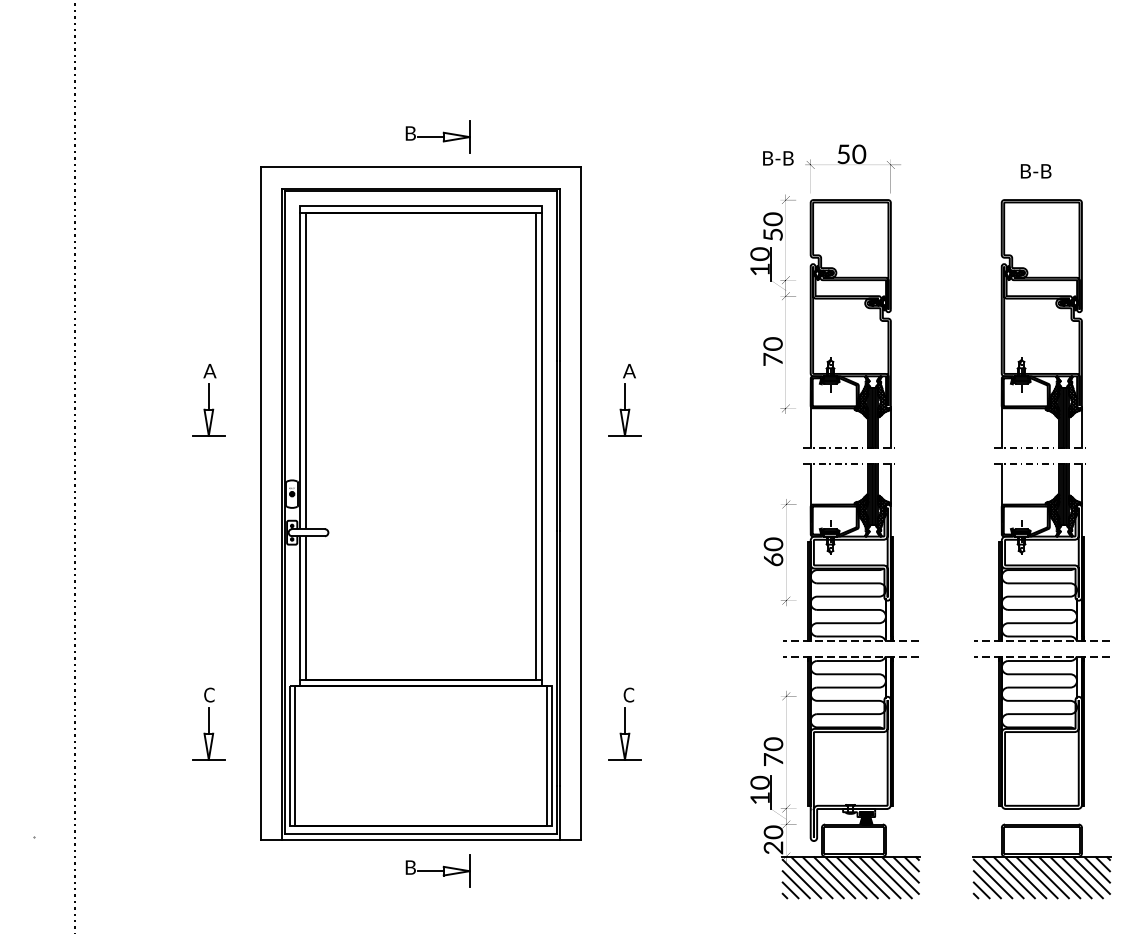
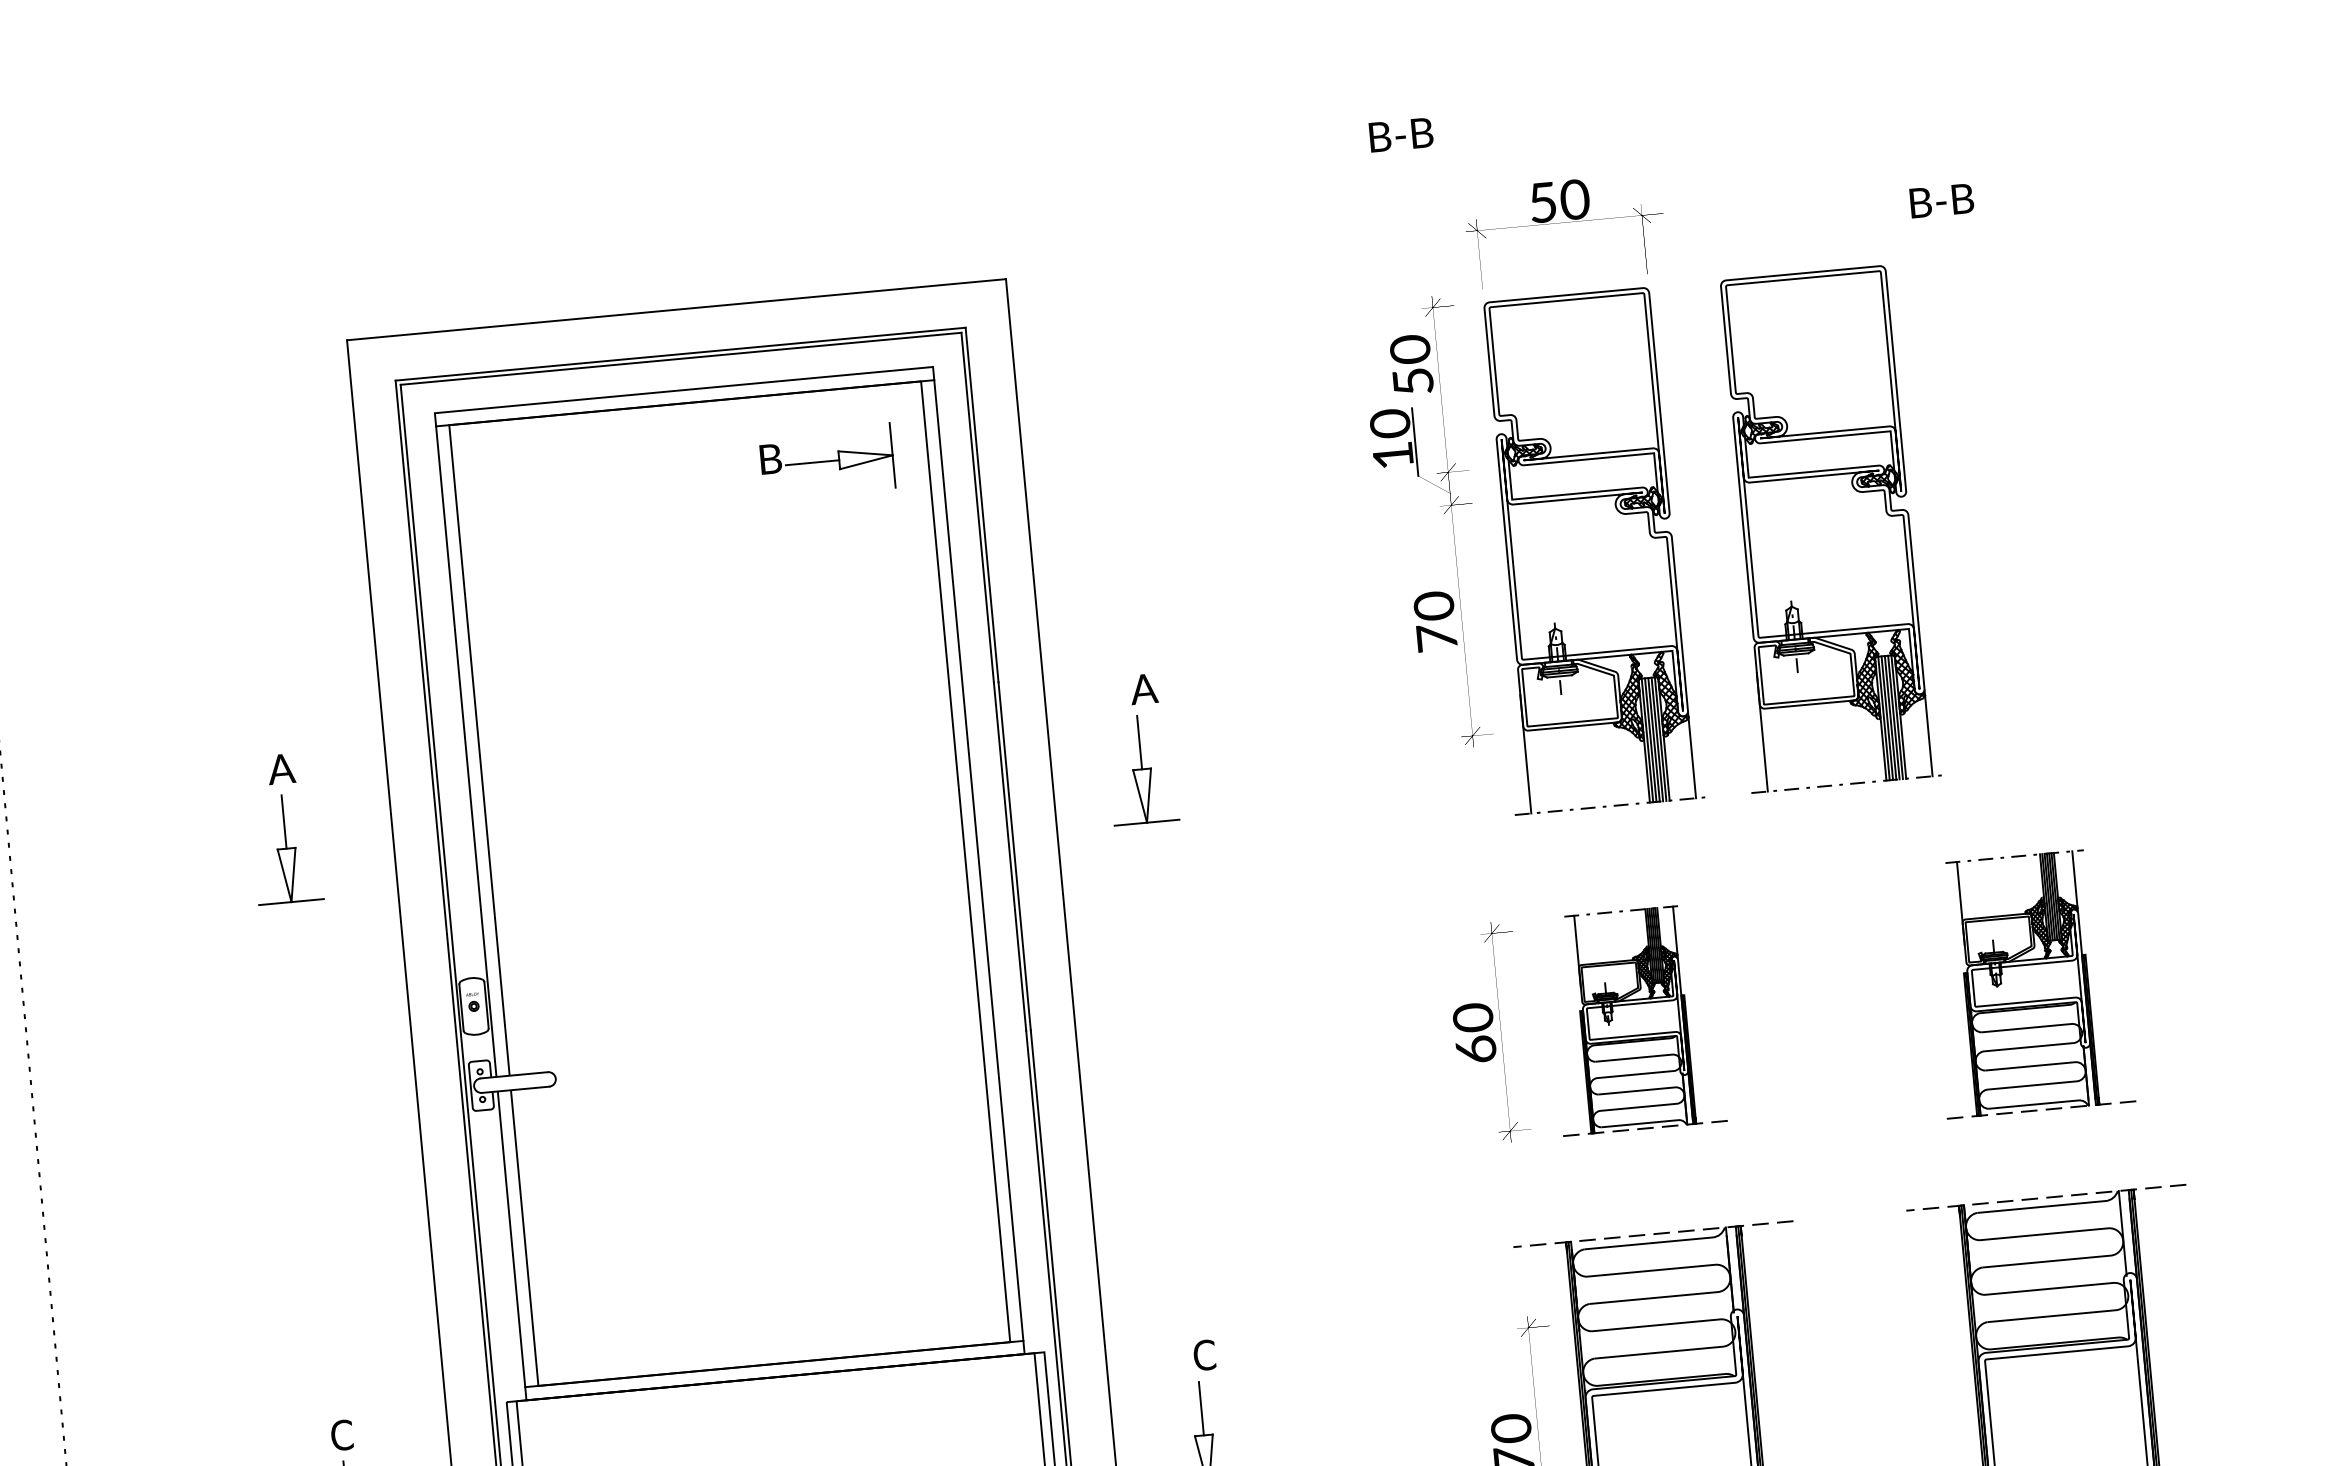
part: (437, 136) -> (826, 460), moved
text: (778, 158) -> (1401, 135), moved
part: (1039, 323) -> (1821, 527), moved
part: (850, 552) -> (1632, 1019), size x0.6
part: (1041, 552) -> (2025, 983), size x0.7

